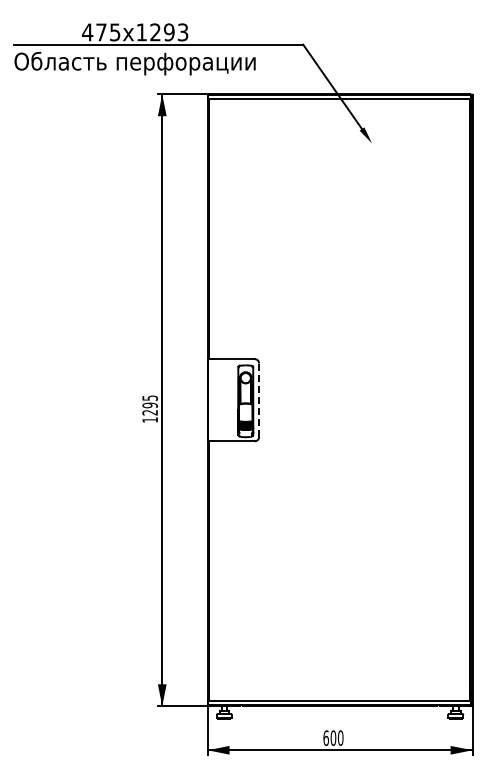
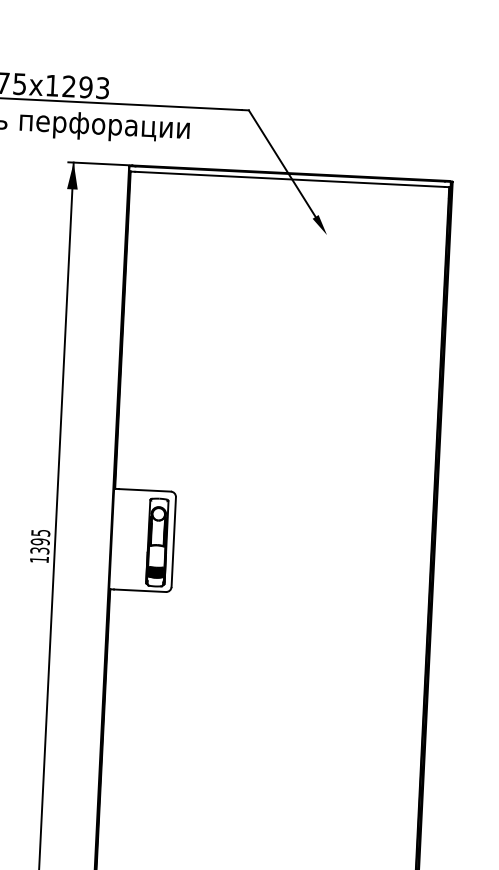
line: (259, 400) -> (174, 542), dashed -> solid
text: (150, 412) -> (40, 550), 1295 -> 1395

